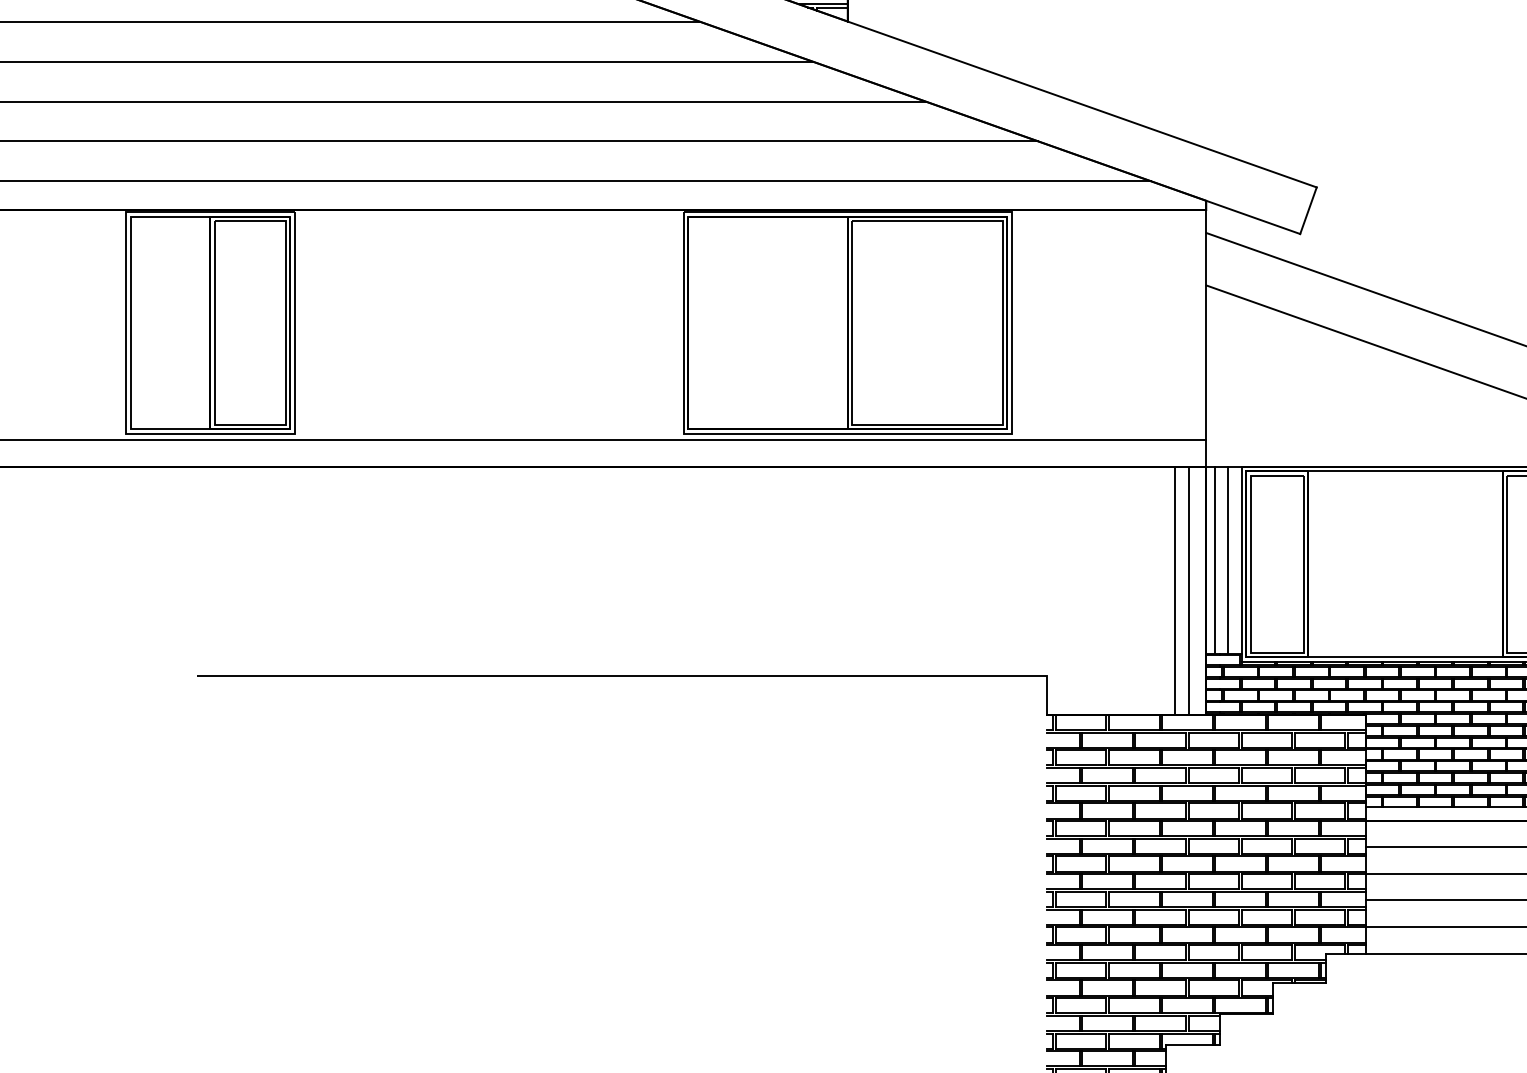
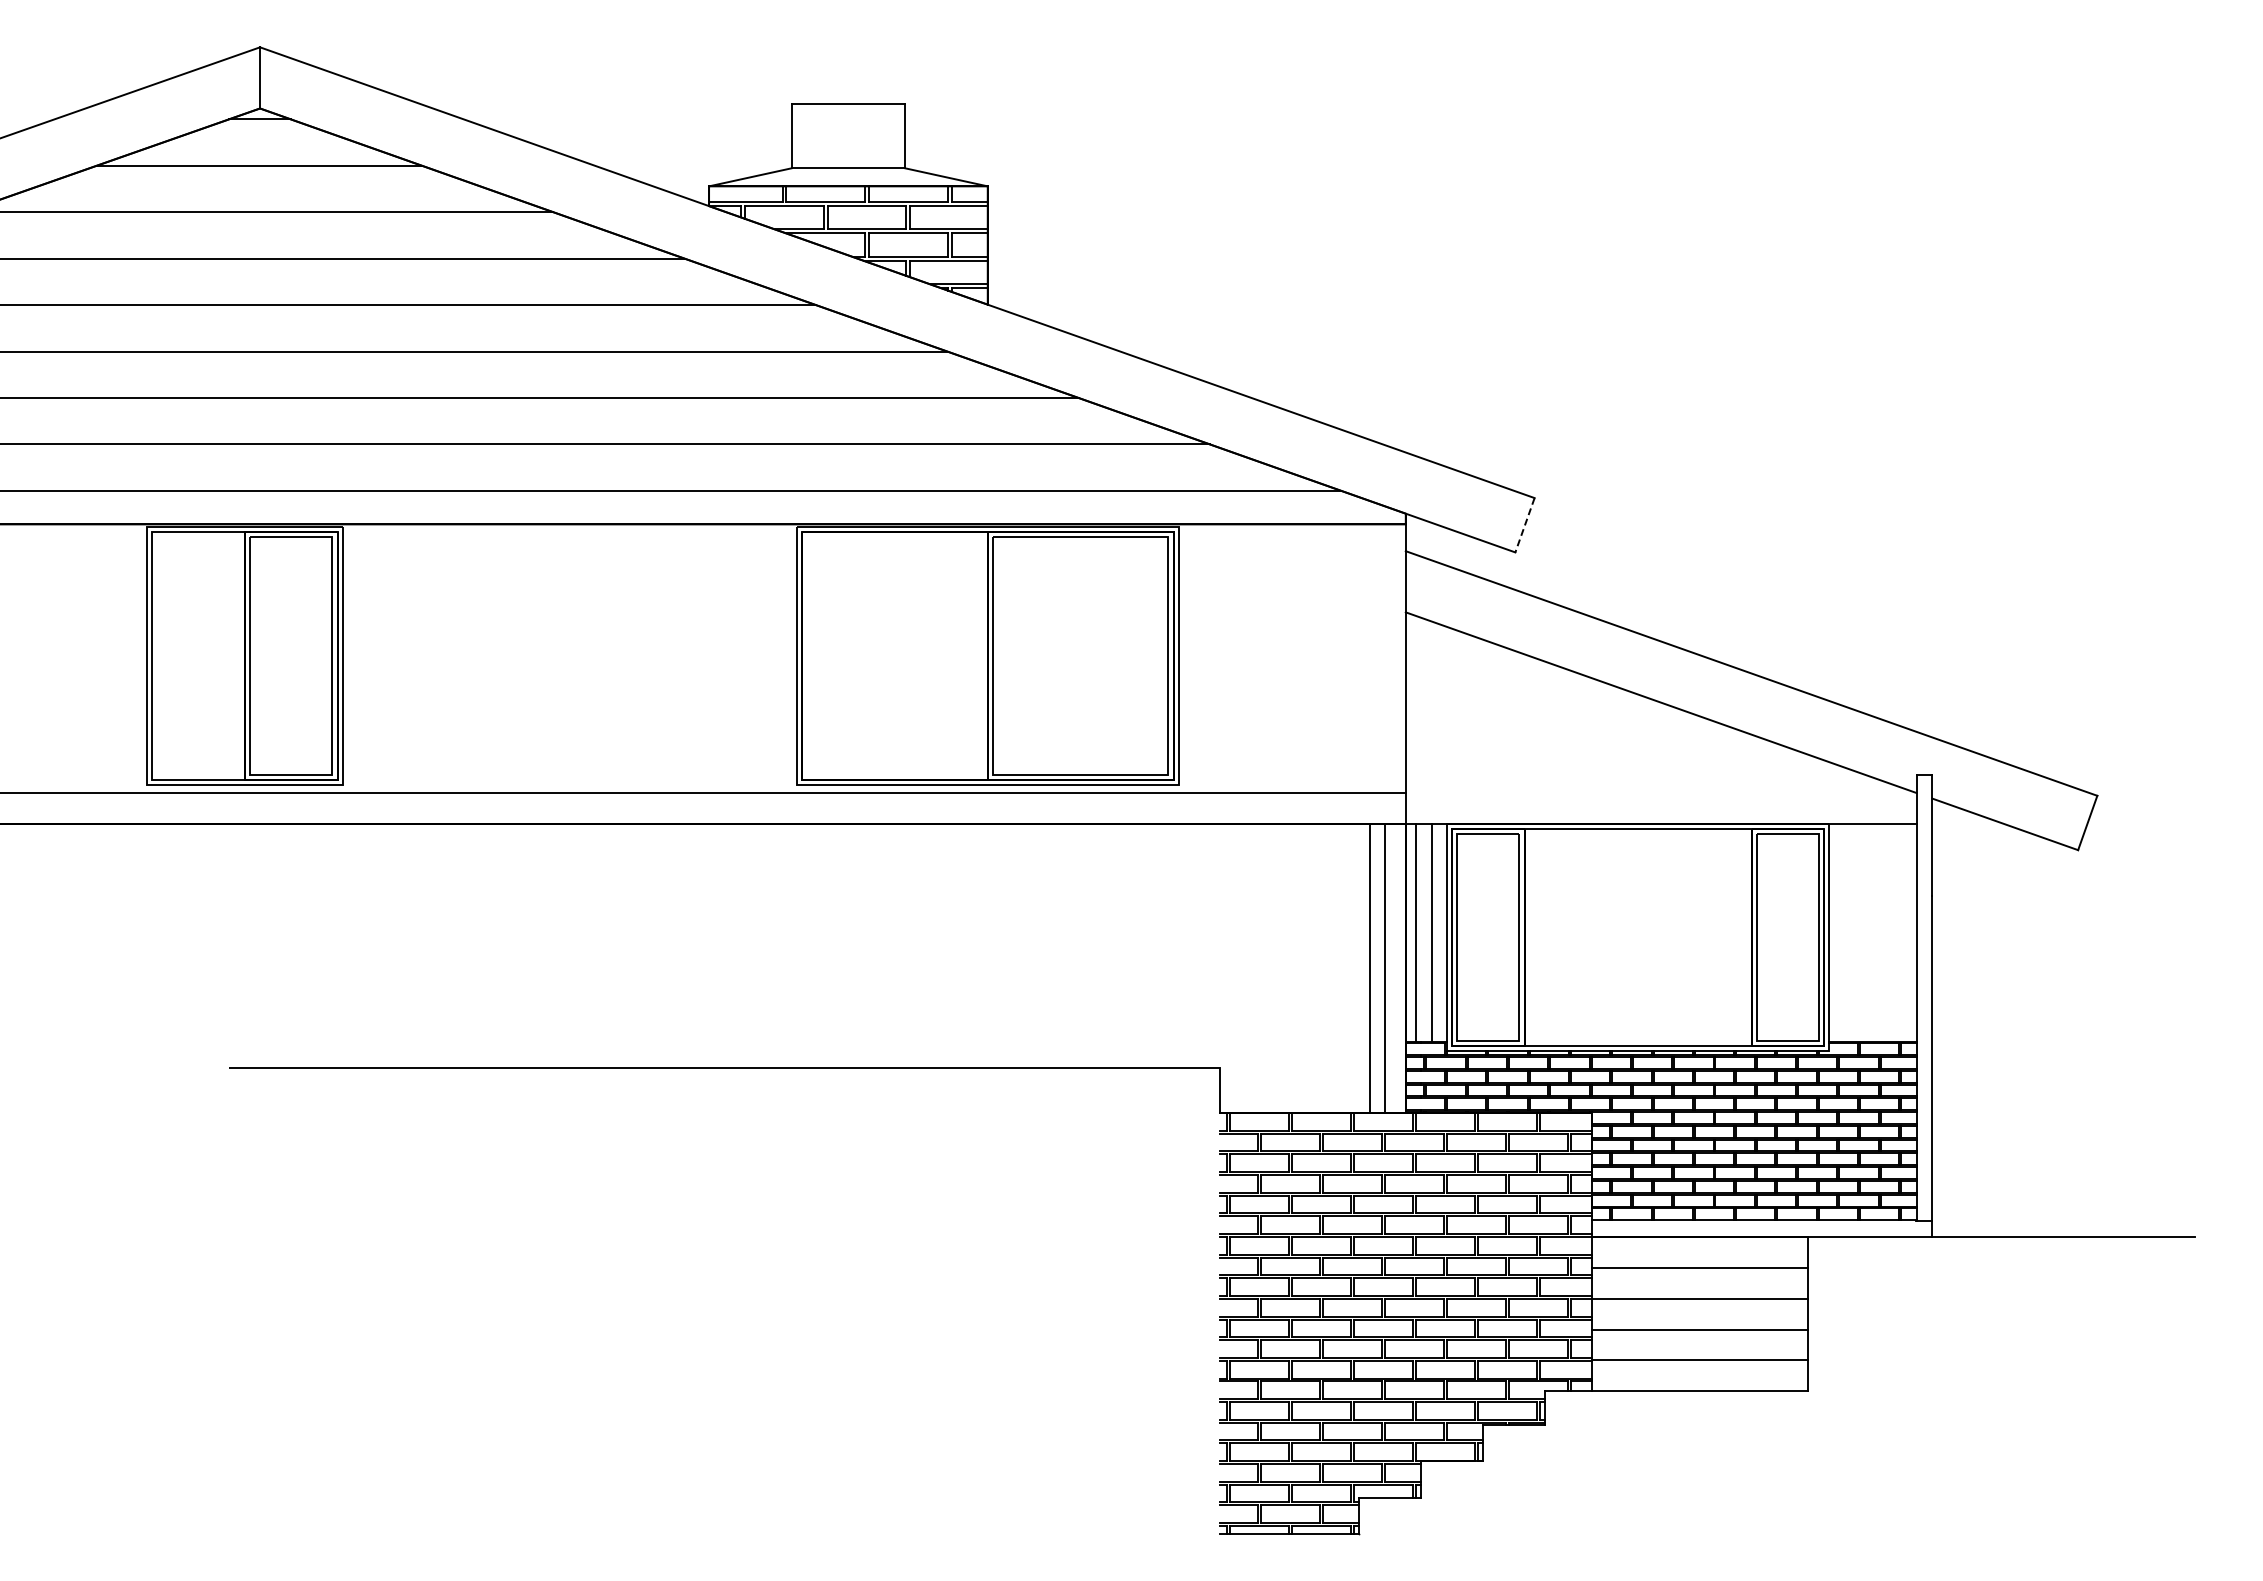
line: (1308, 210) -> (1524, 525), solid -> dashed

